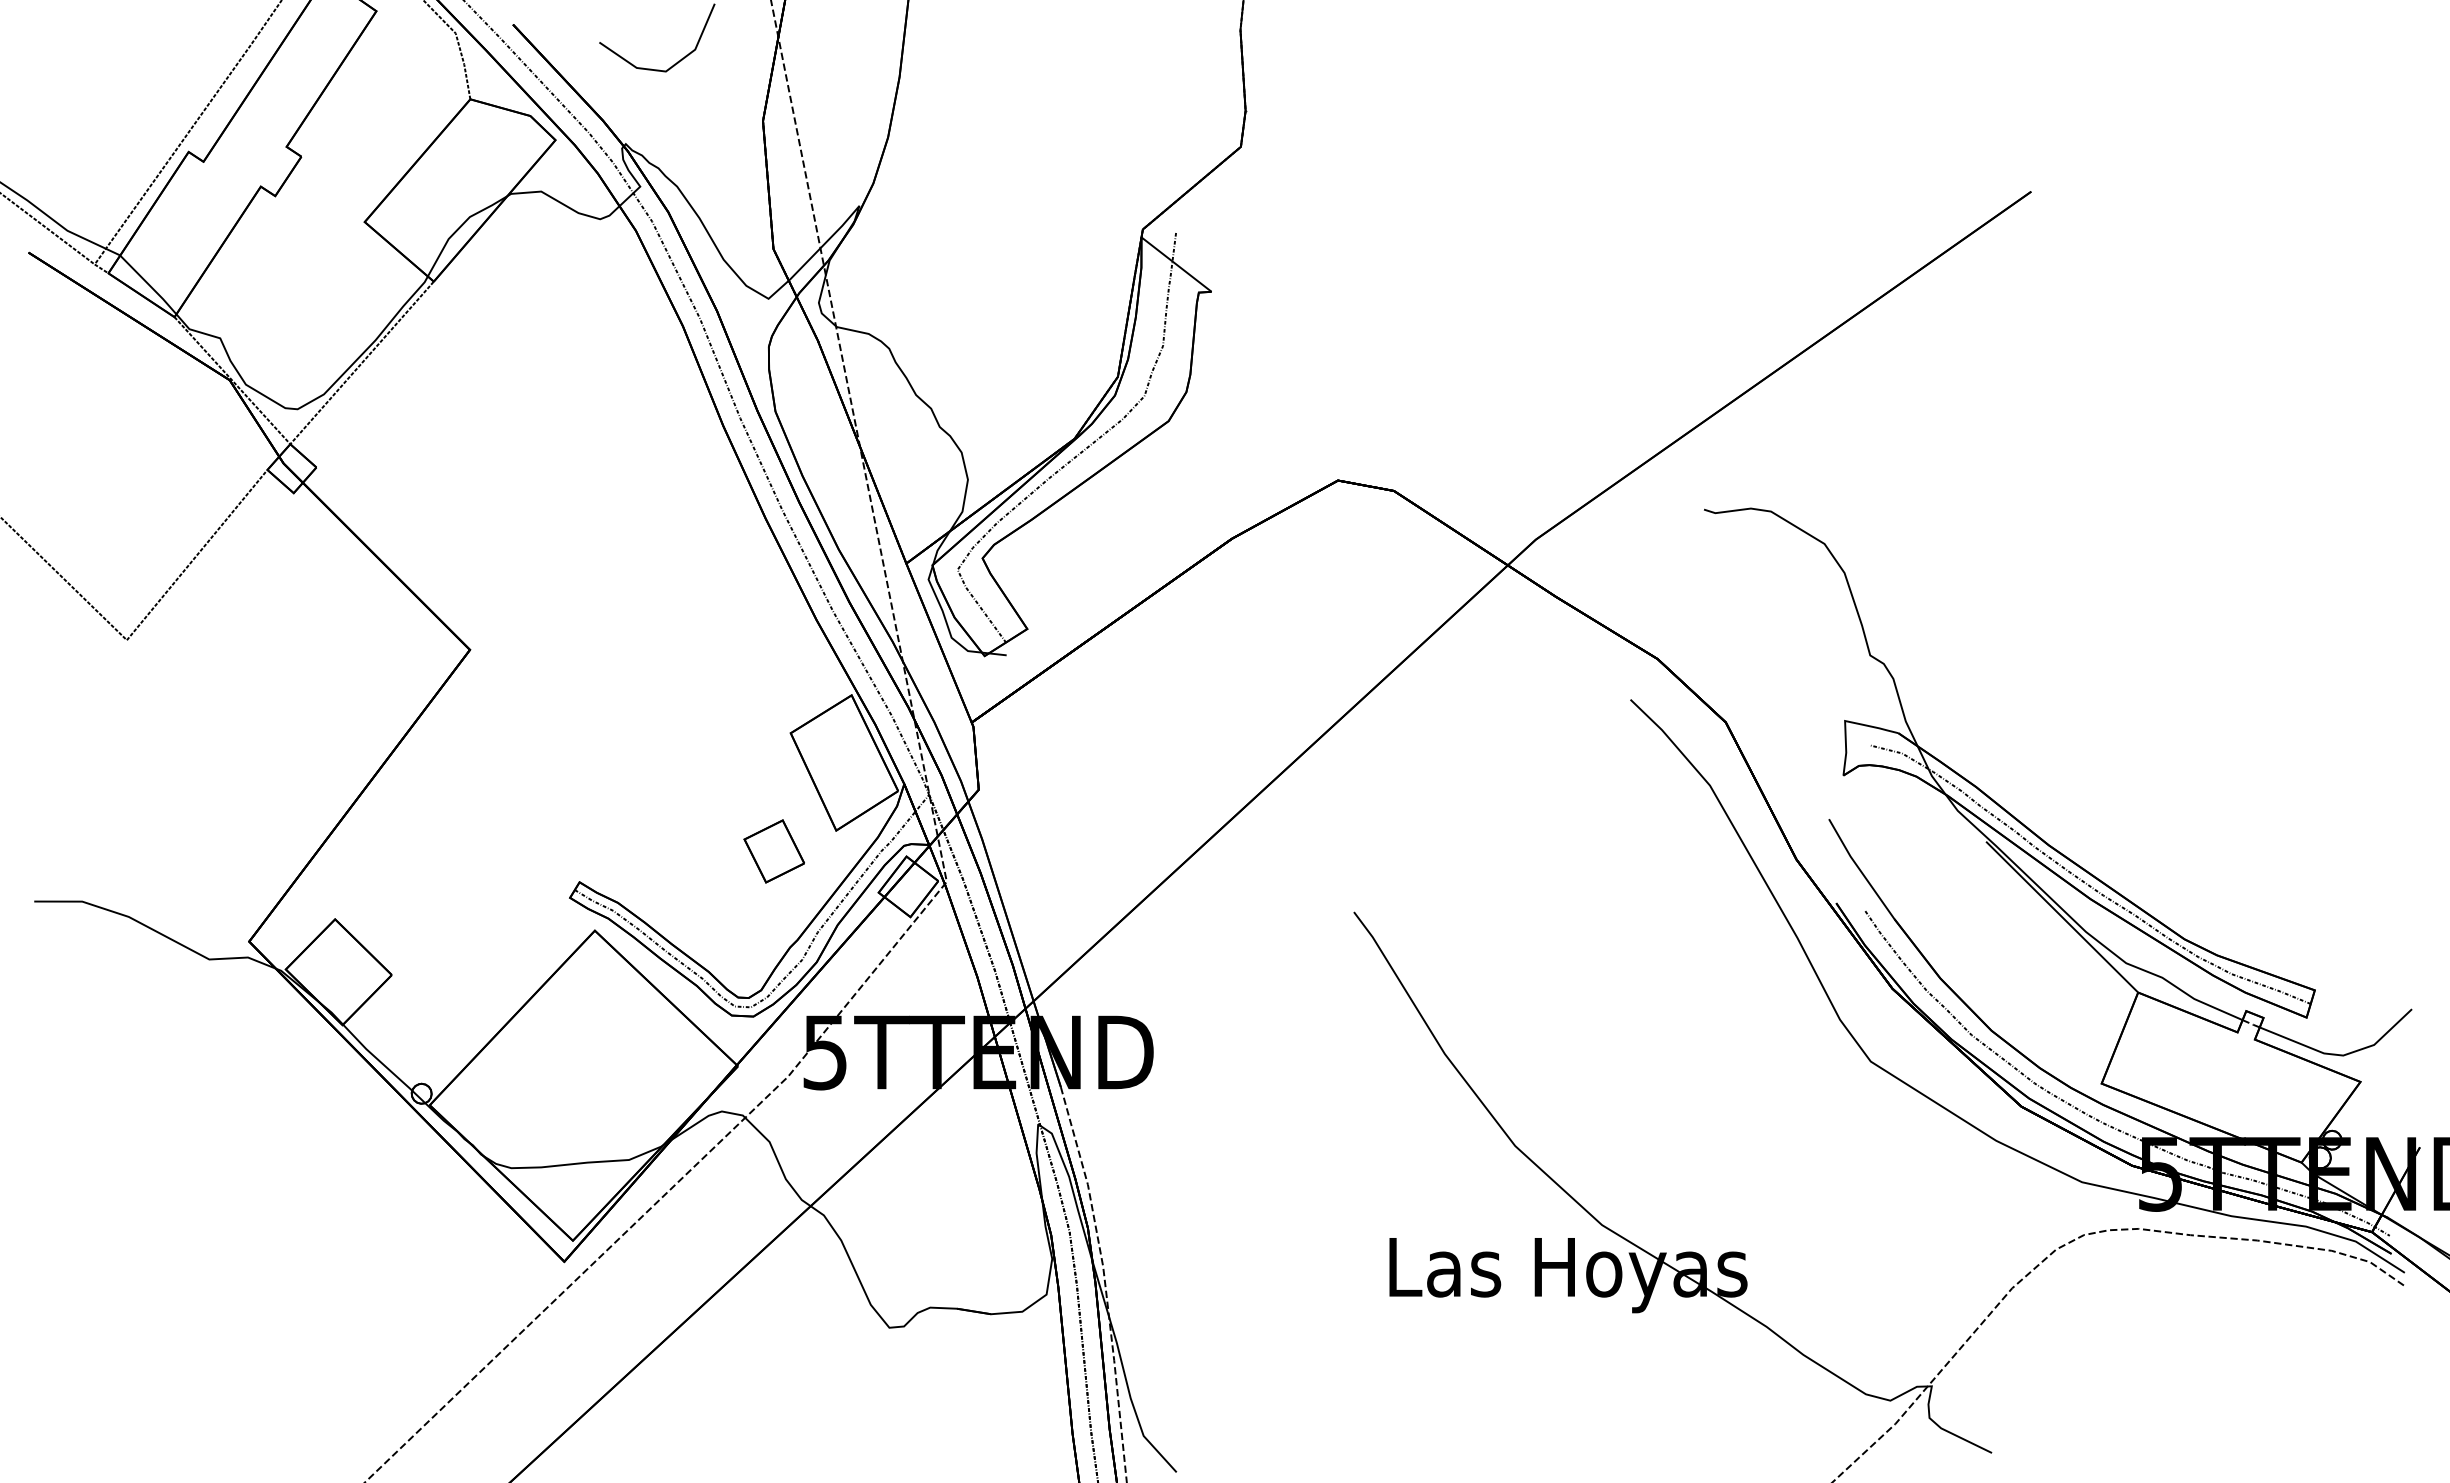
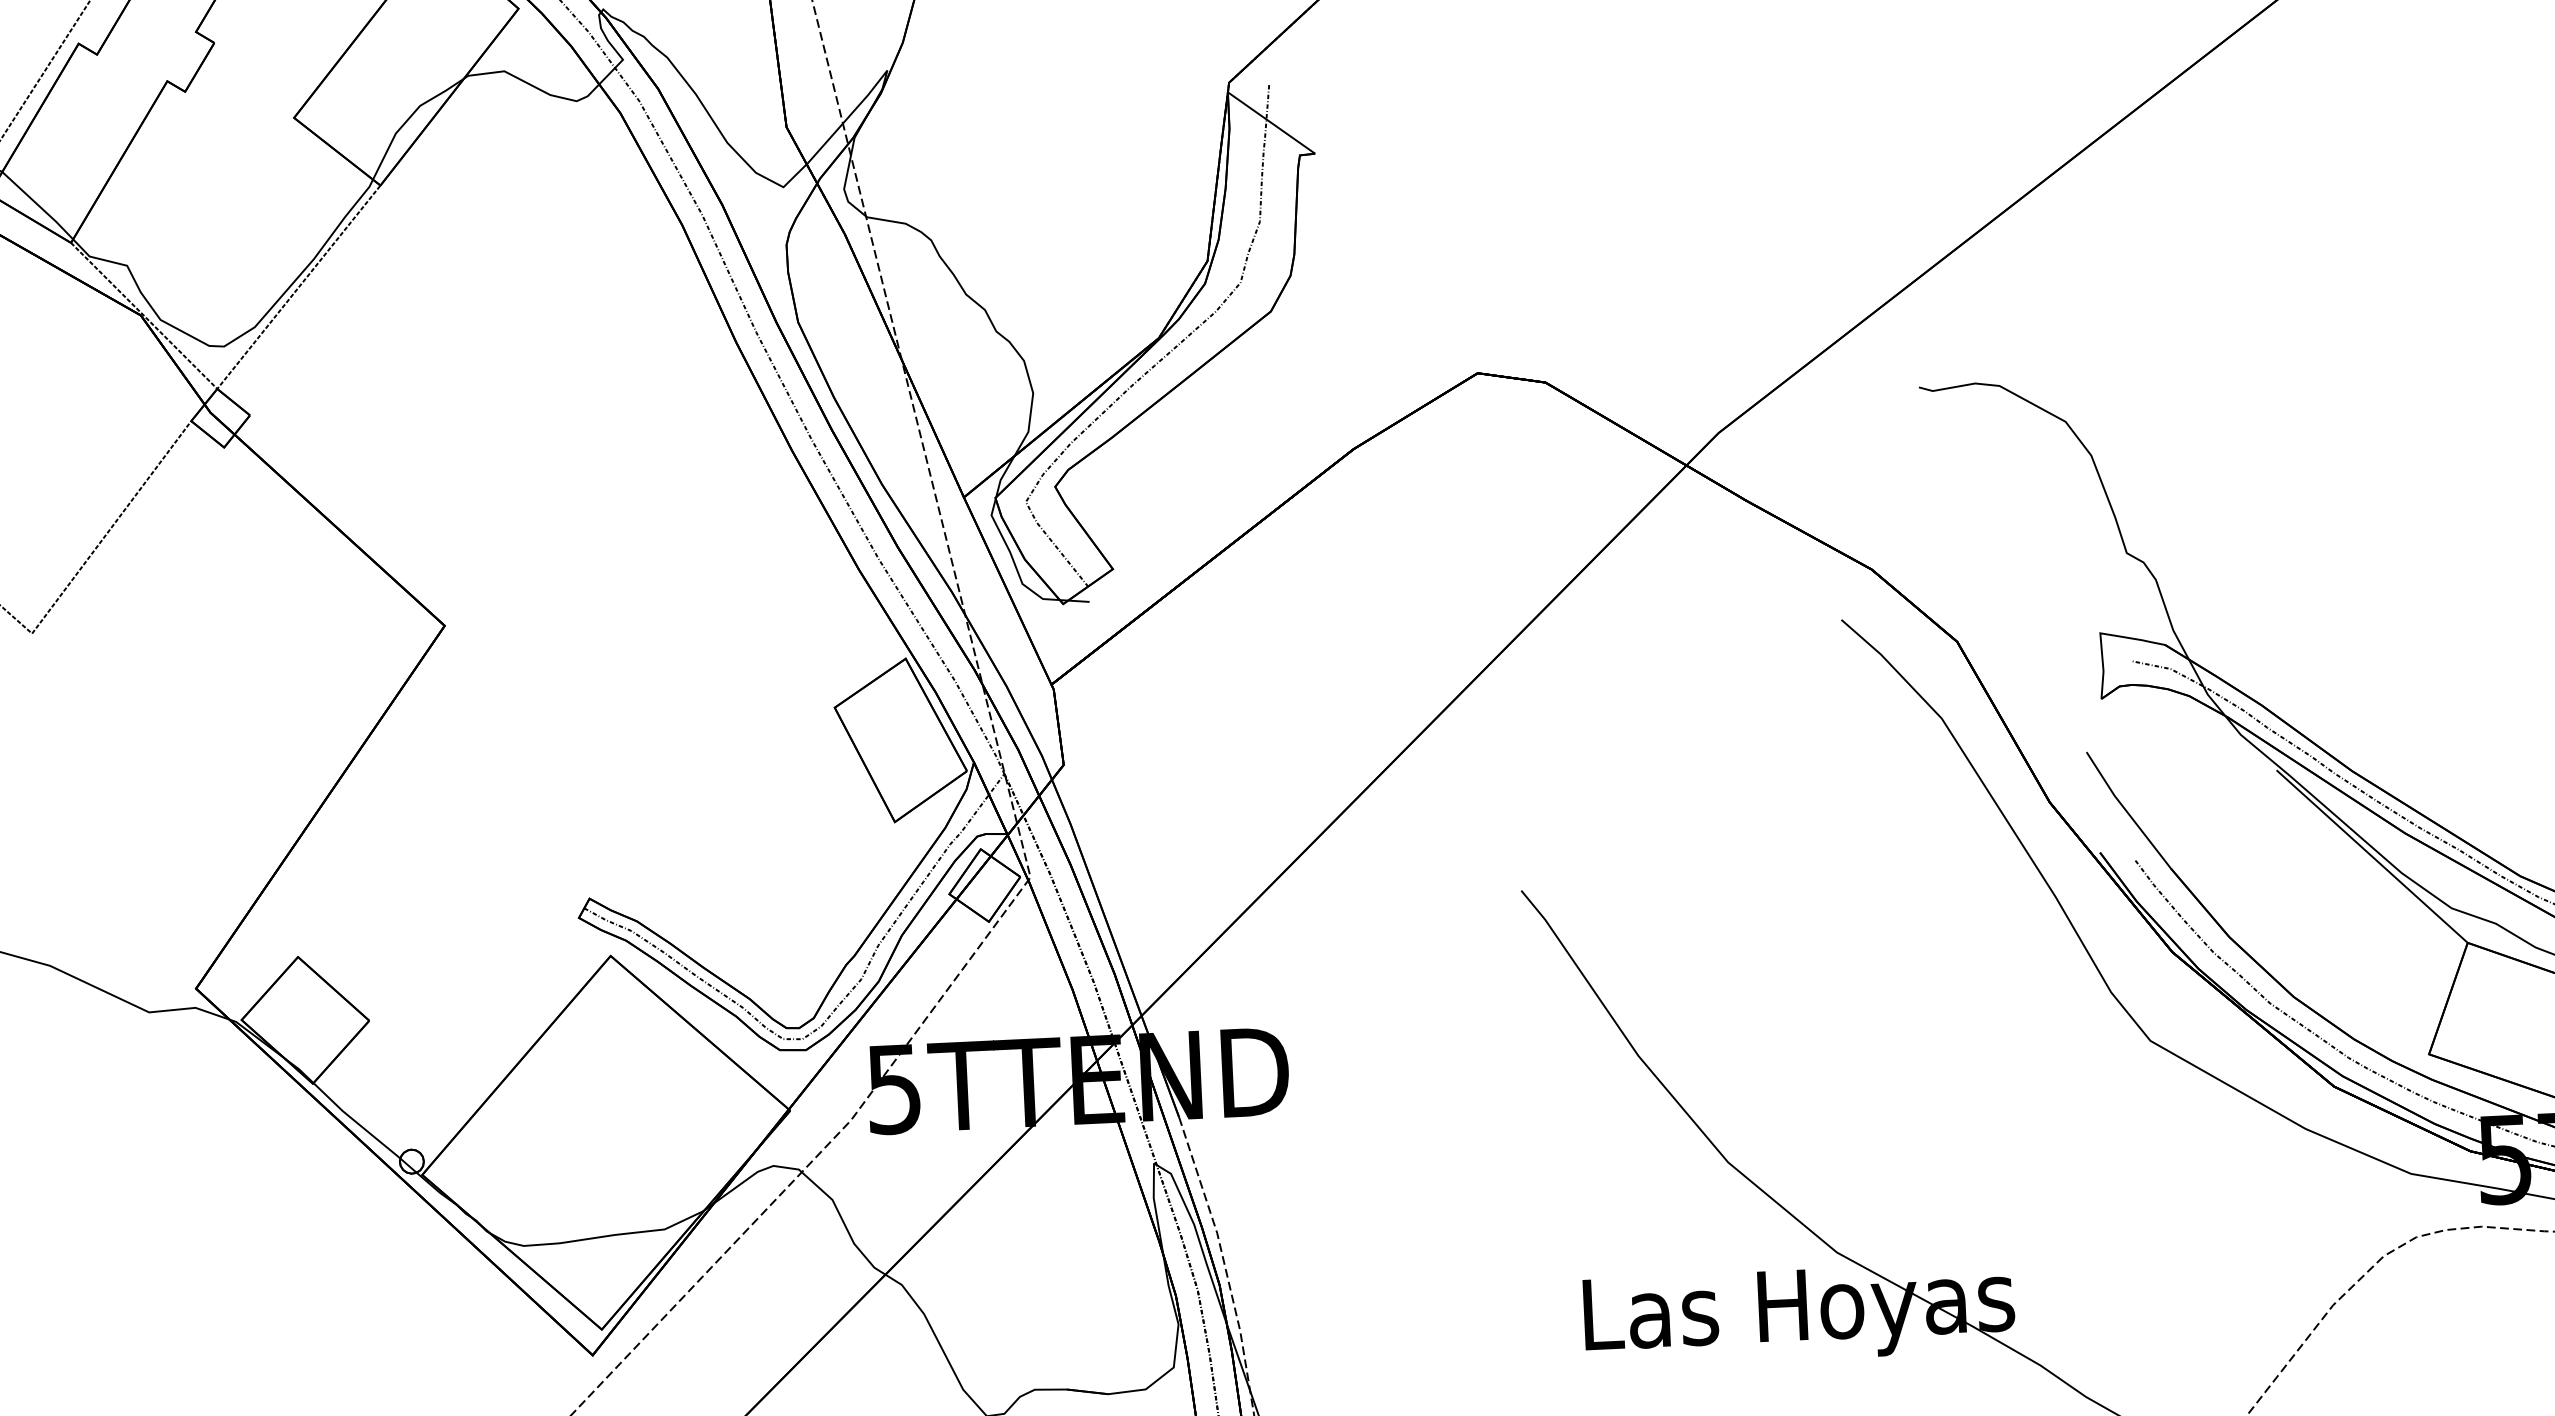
part: (773, 851) -> (820, 850), removed

